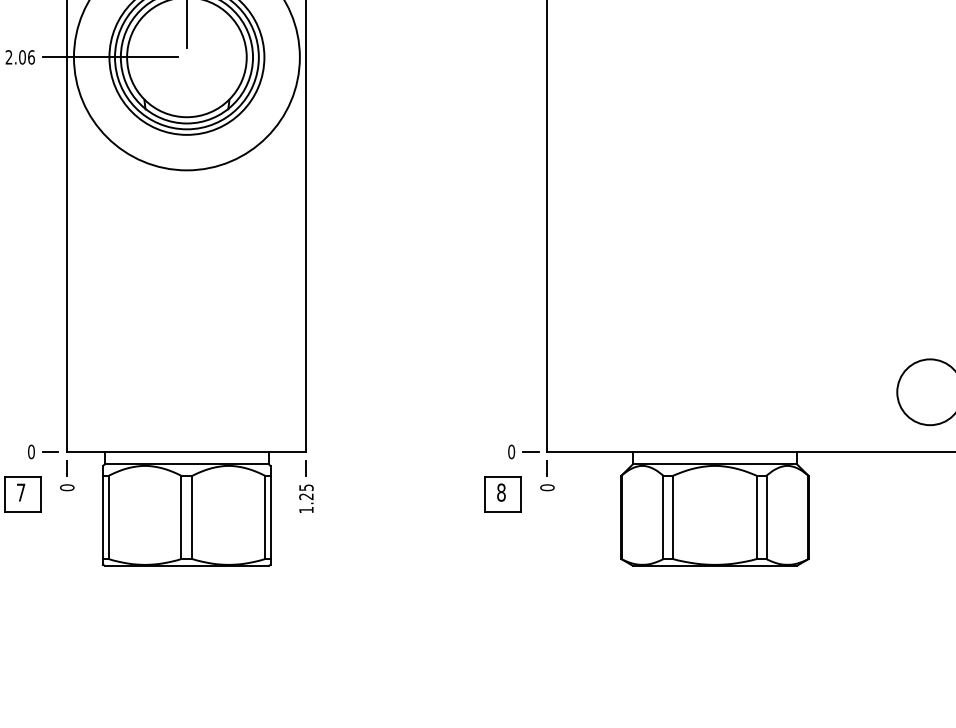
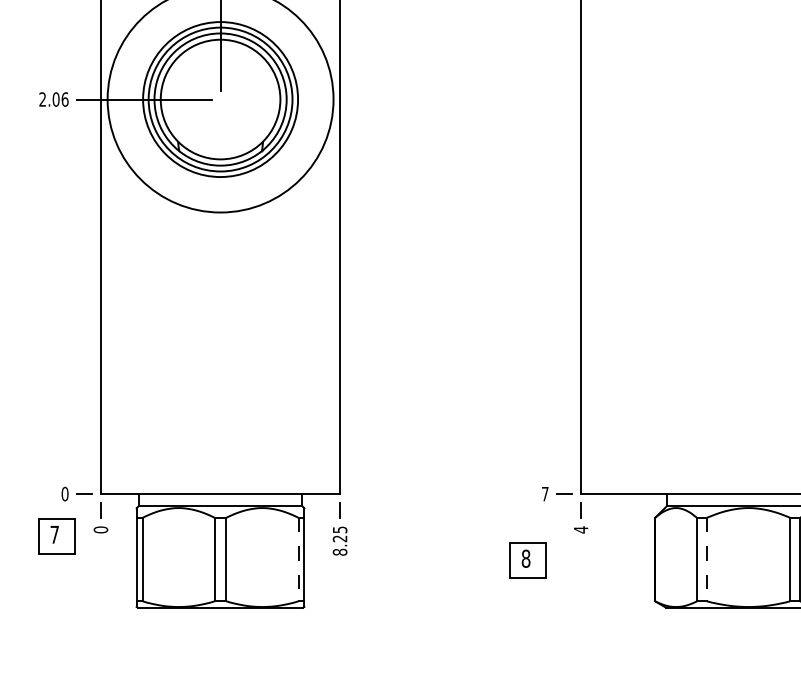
text: (511, 451) -> (545, 493), 0 -> 7
text: (547, 487) -> (581, 529), 0 -> 4
part: (502, 494) -> (527, 560), moved
text: (306, 509) -> (340, 551), 1.25 -> 8.25
line: (264, 517) -> (298, 559), solid -> dashed
line: (673, 517) -> (707, 559), solid -> dashed

